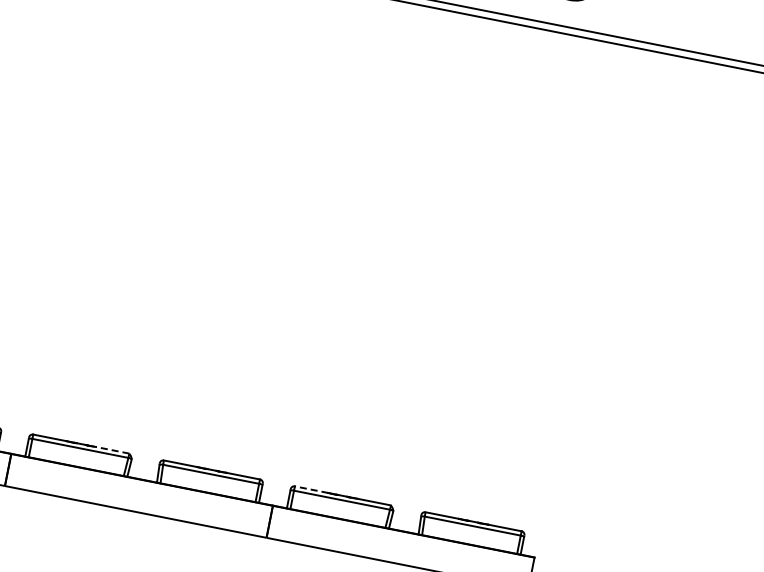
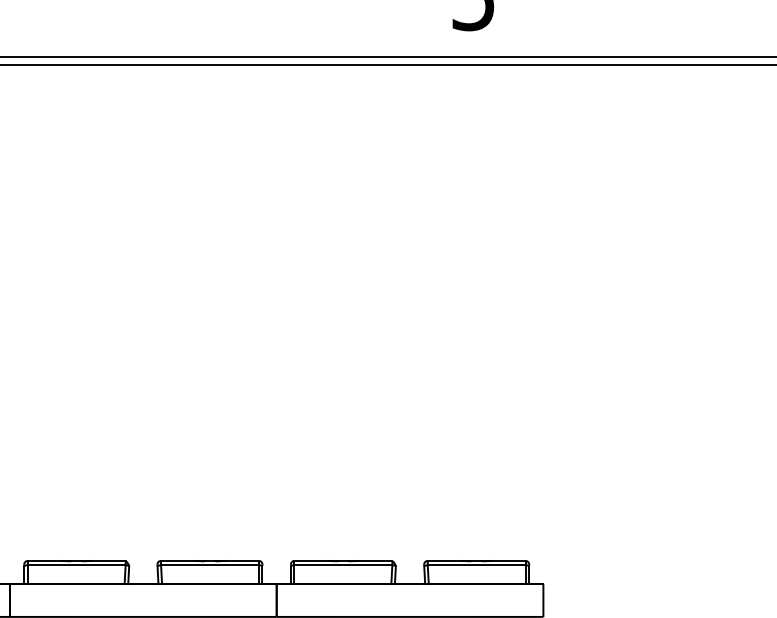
line: (112, 449) -> (108, 560), dashed -> solid
line: (311, 489) -> (311, 560), dashed -> solid

